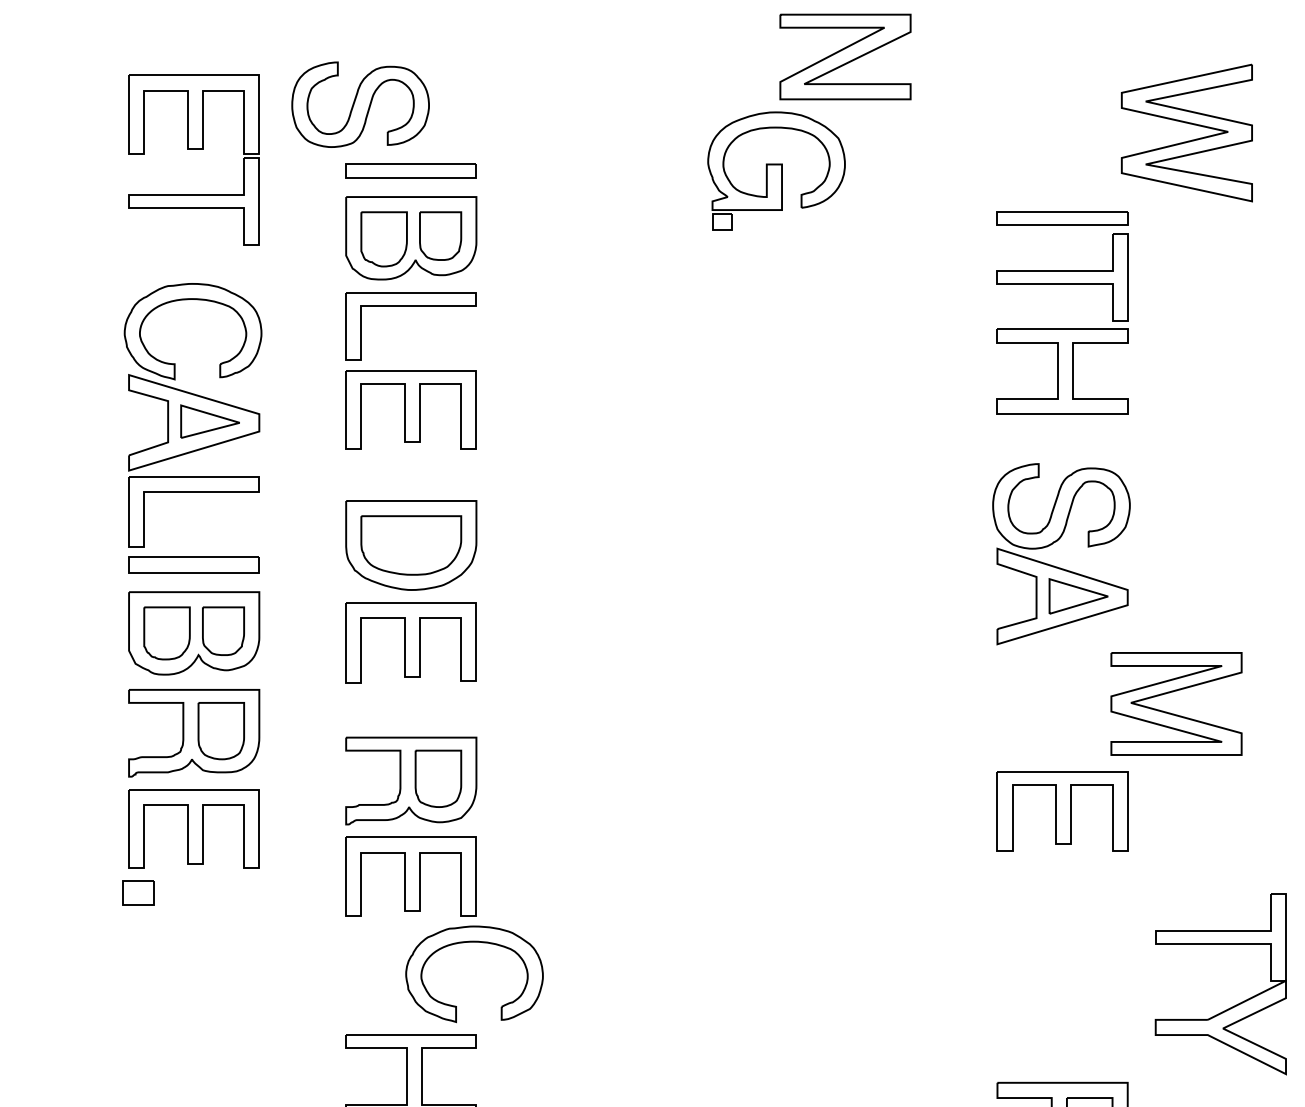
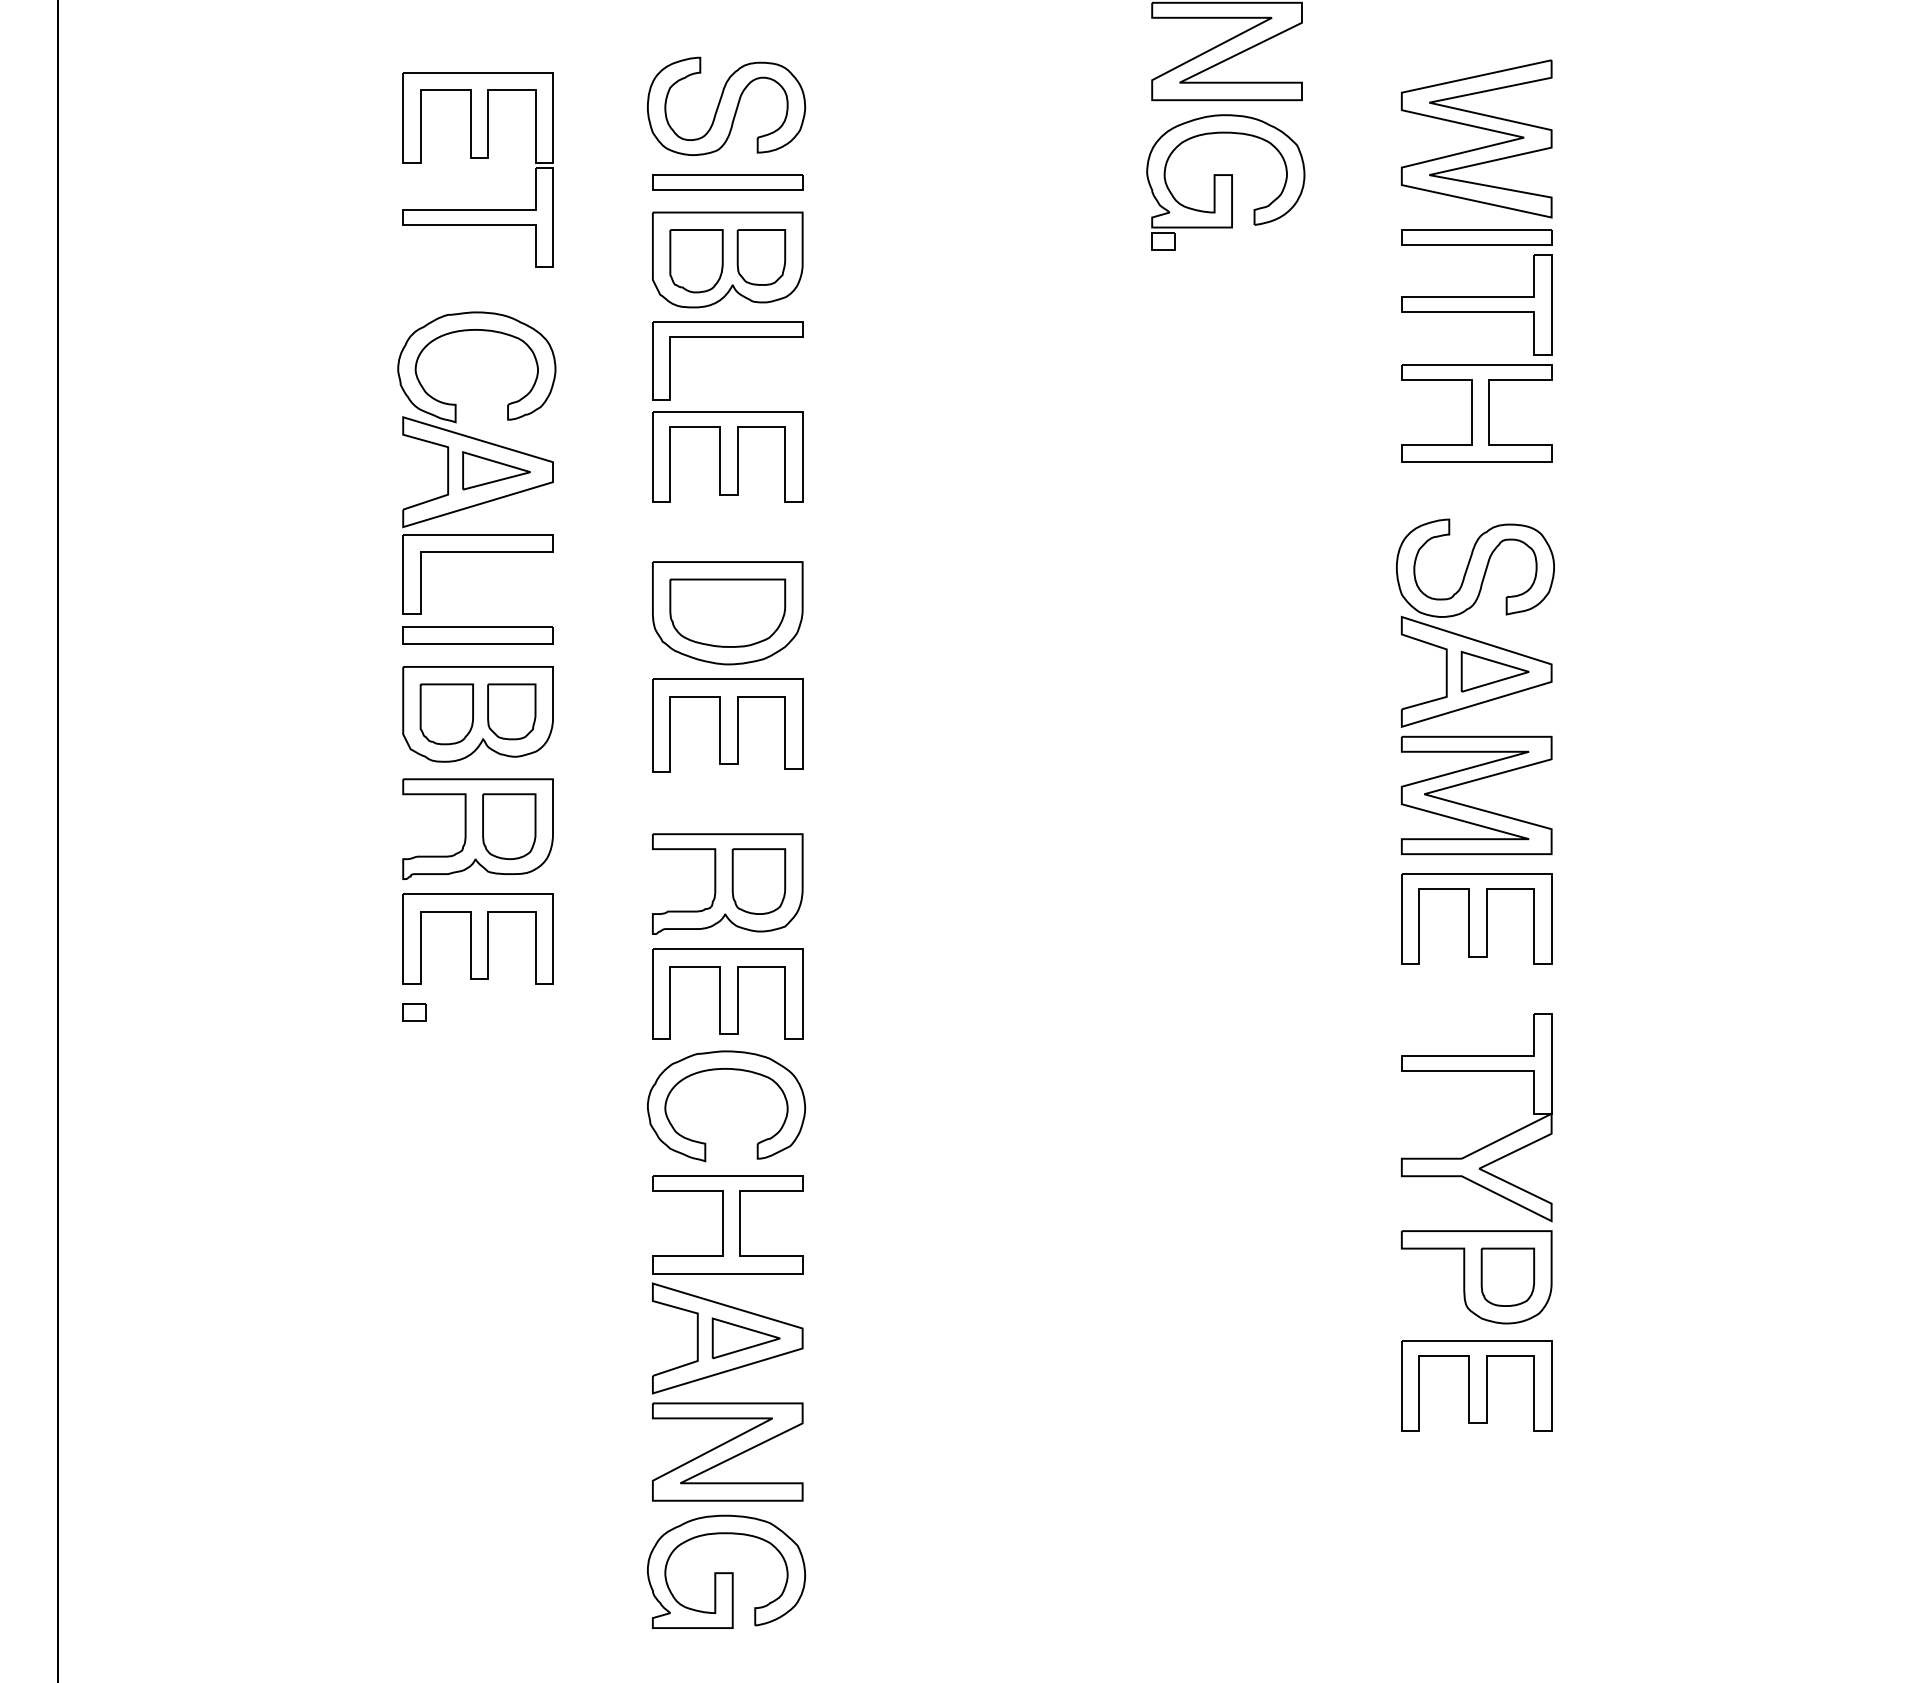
part: (360, 103) -> (726, 105), moved
part: (1188, 140) -> (1478, 147), moved
part: (776, 170) -> (1225, 182), moved
part: (1173, 713) -> (1473, 806), moved
part: (138, 892) -> (414, 1012), size x0.62
part: (480, 943) -> (733, 1070), moved
part: (1231, 1006) -> (1489, 1143), moved

